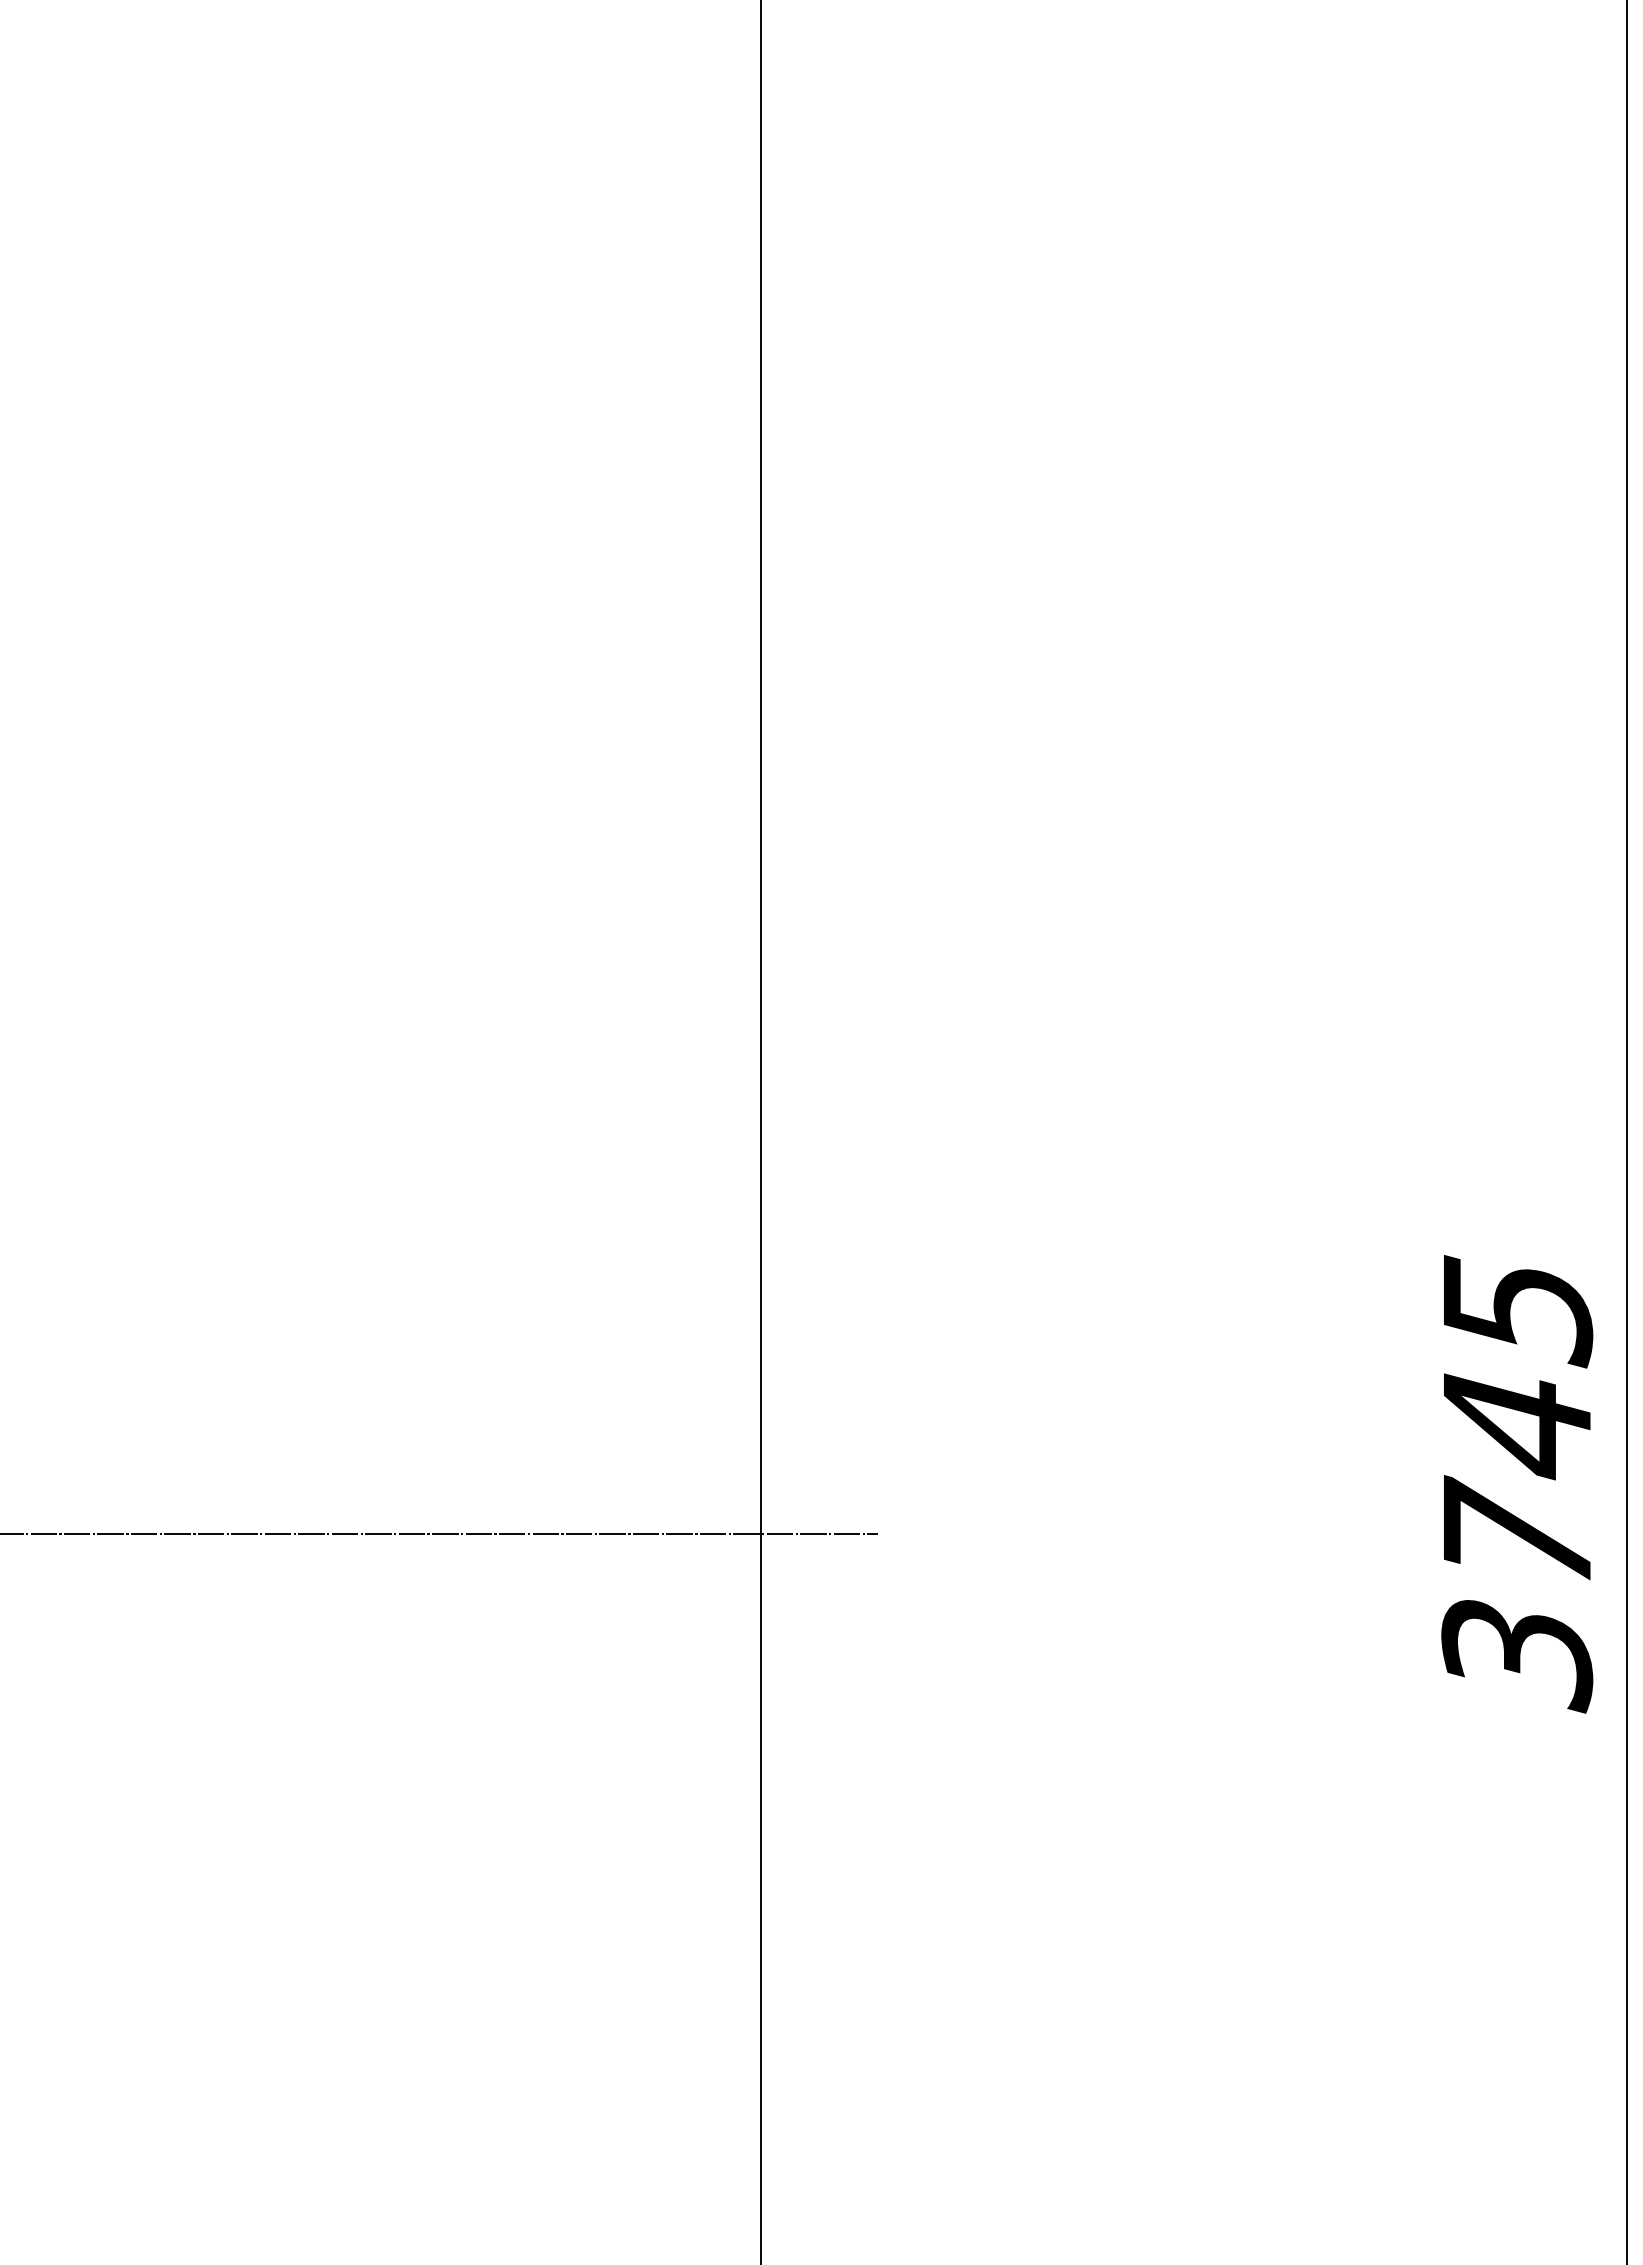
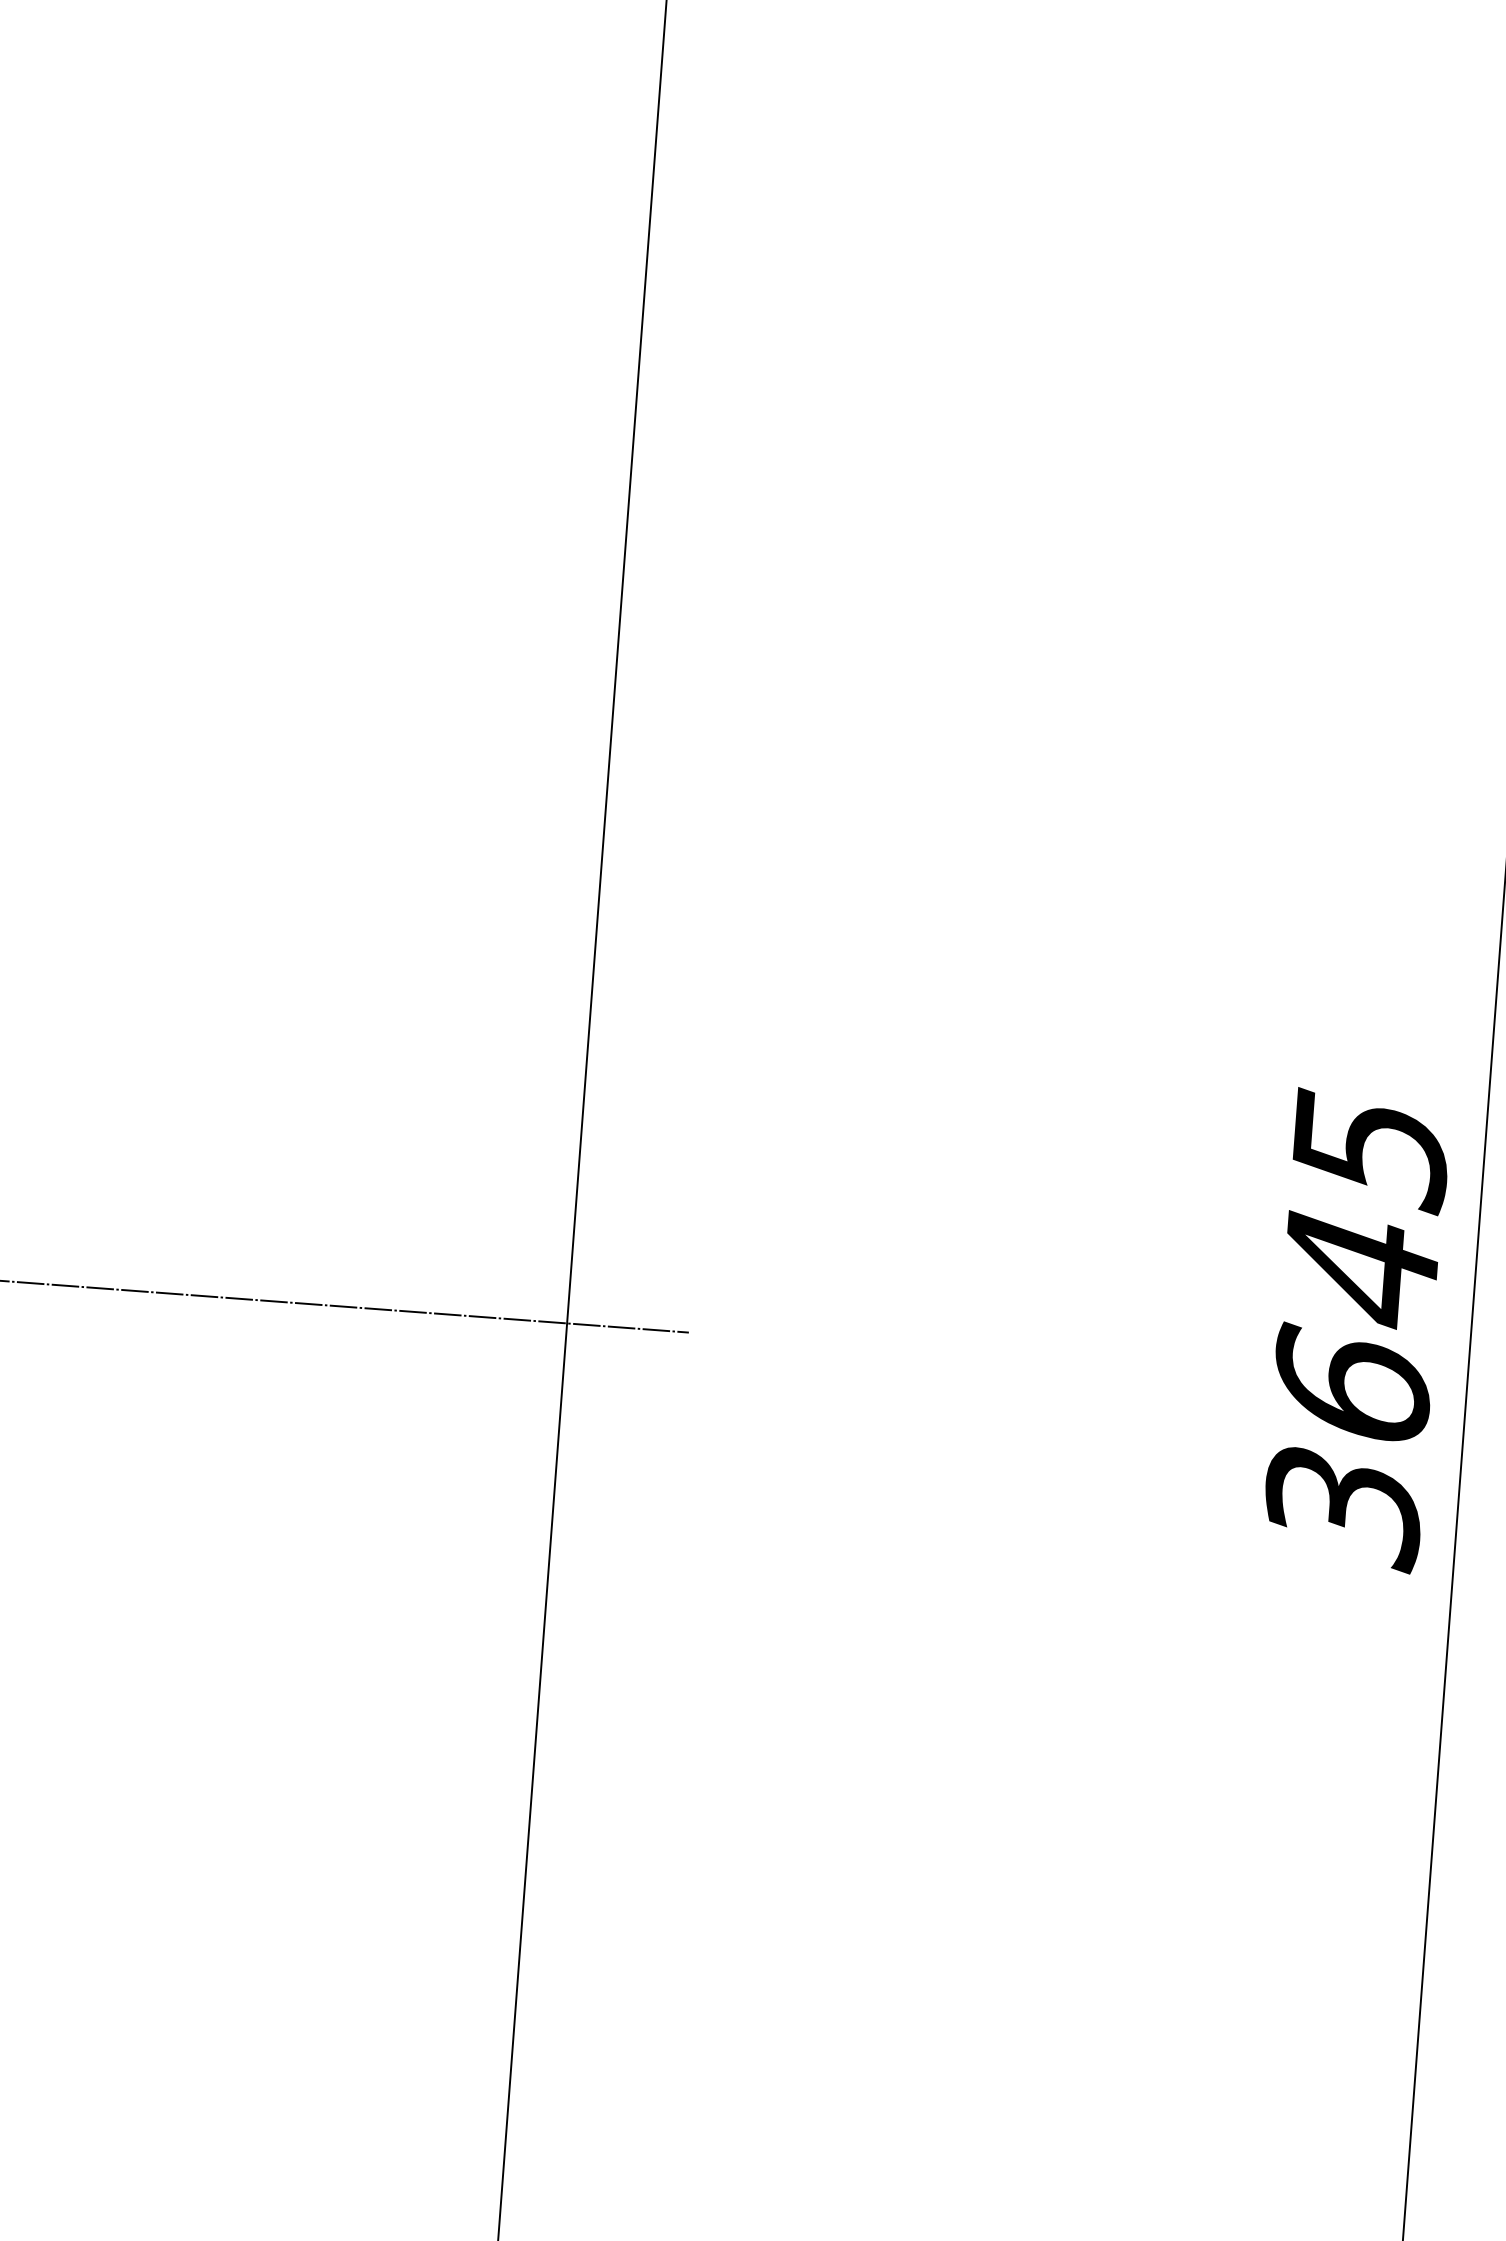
text: (1517, 1531) -> (1353, 1379), 3745 -> 3645

